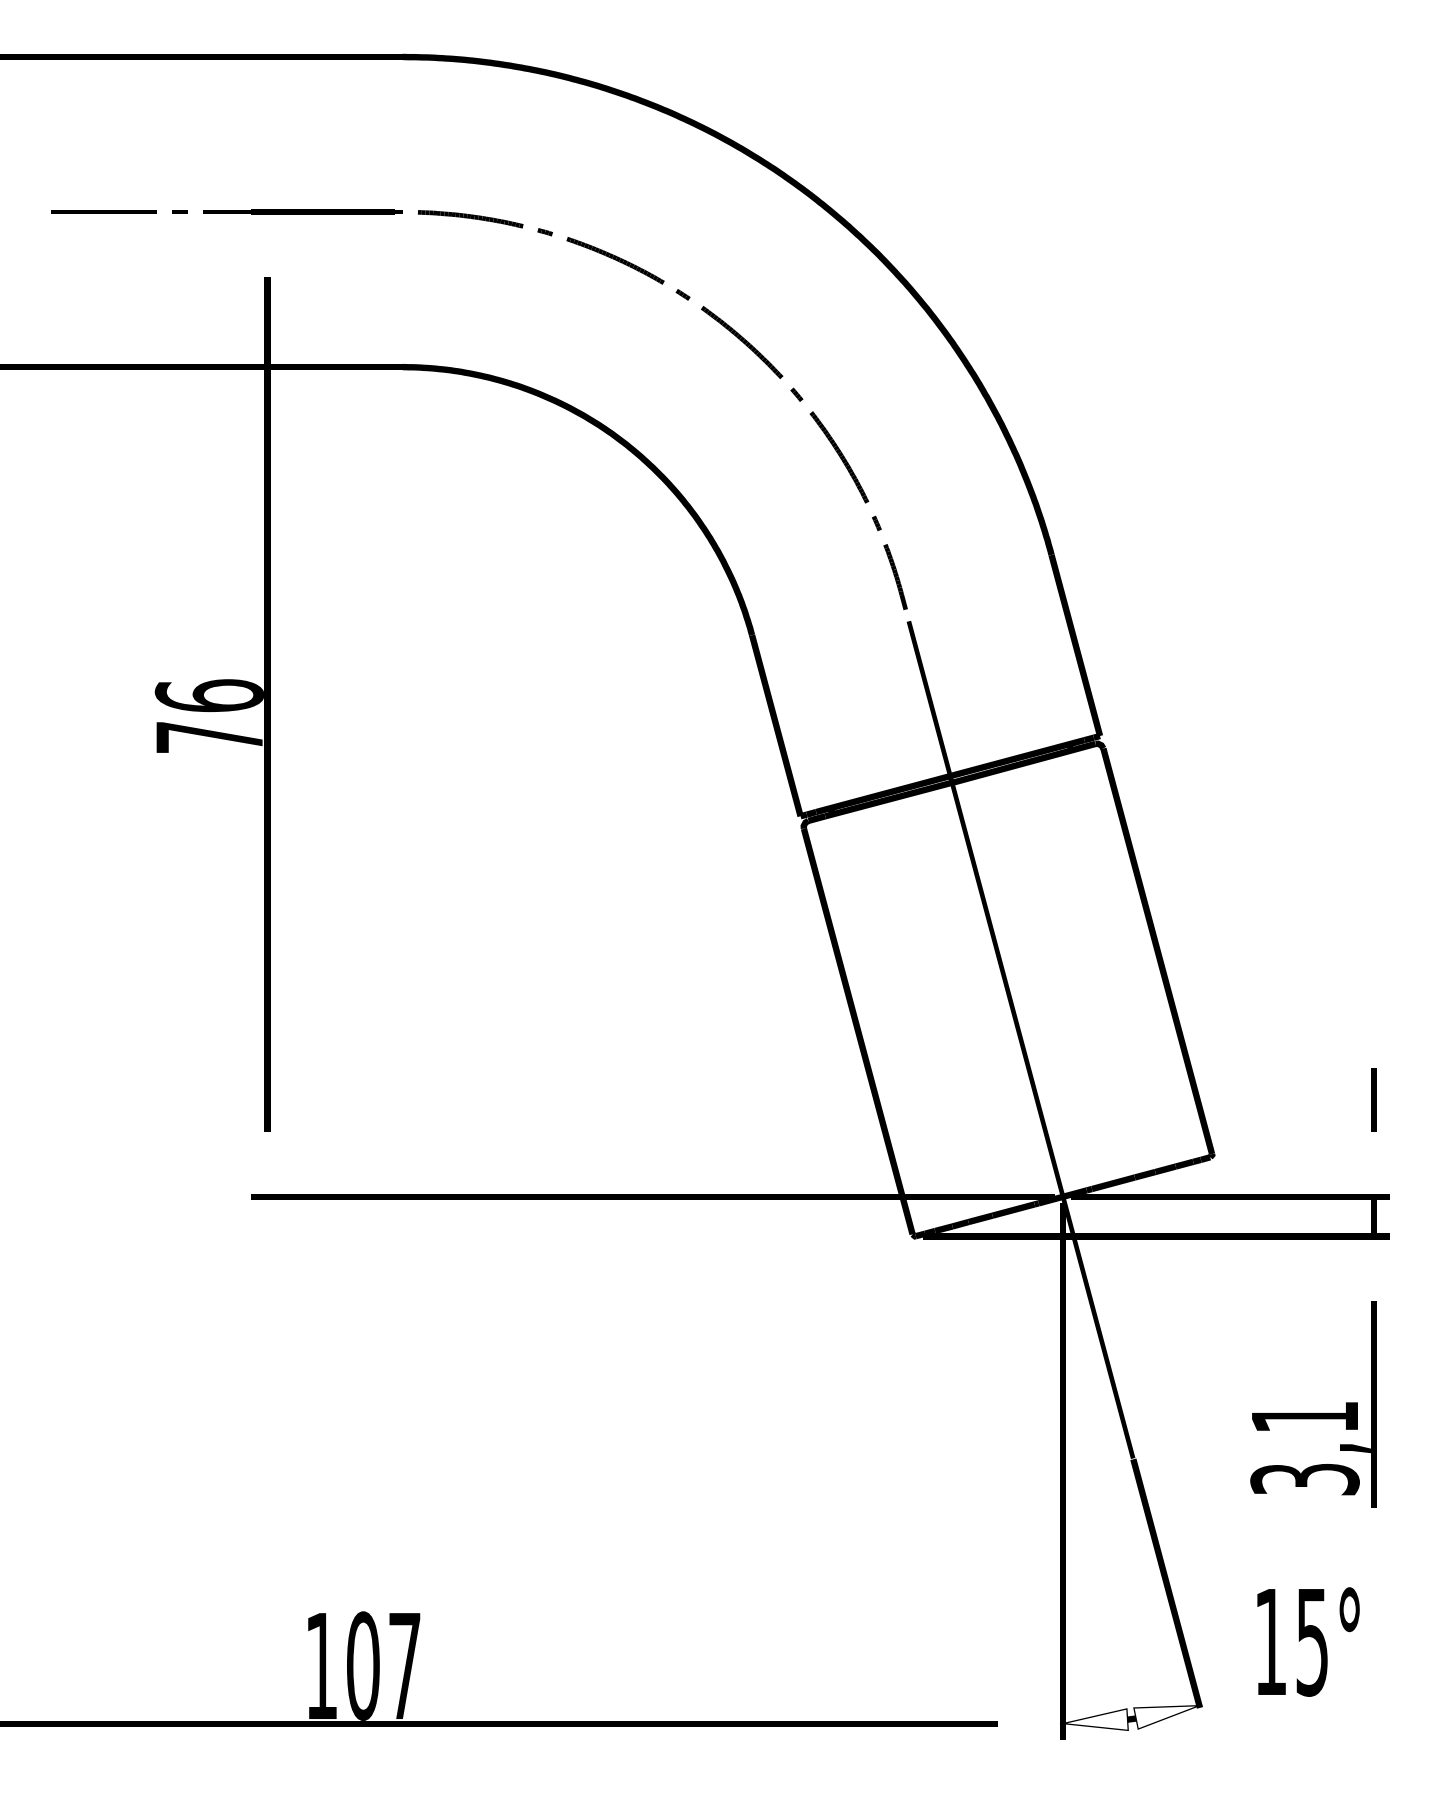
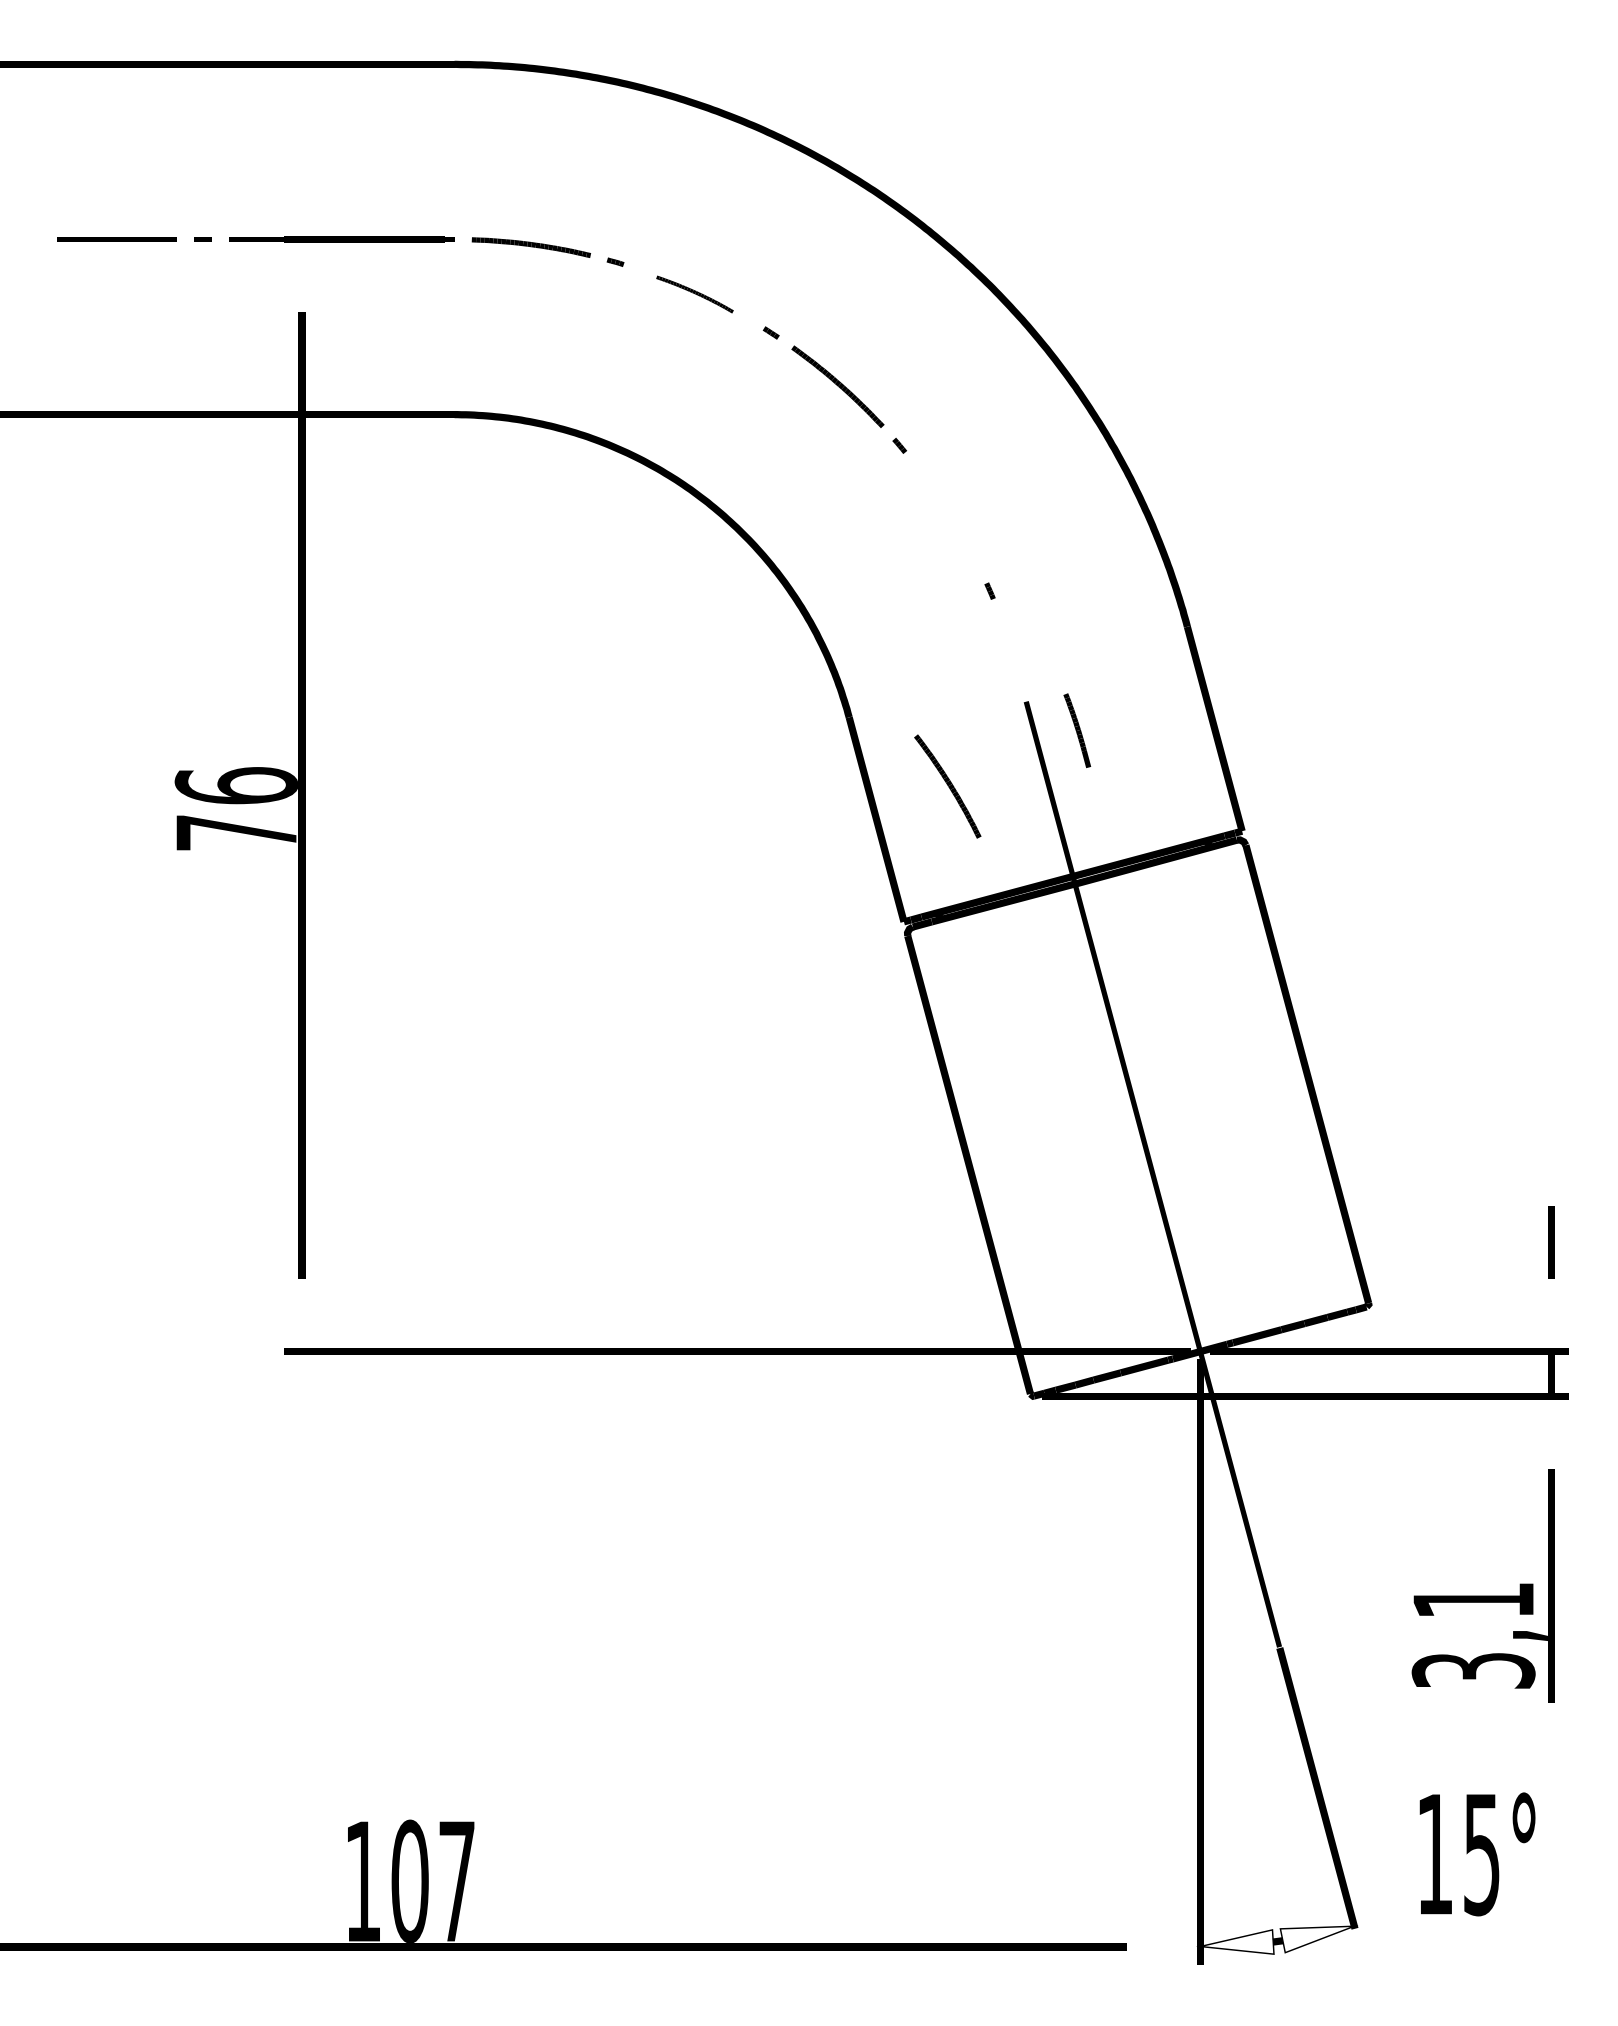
part: (615, 260) -> (694, 294), size x0.7
part: (839, 457) -> (947, 786), moved
part: (895, 576) -> (1077, 730), moved

